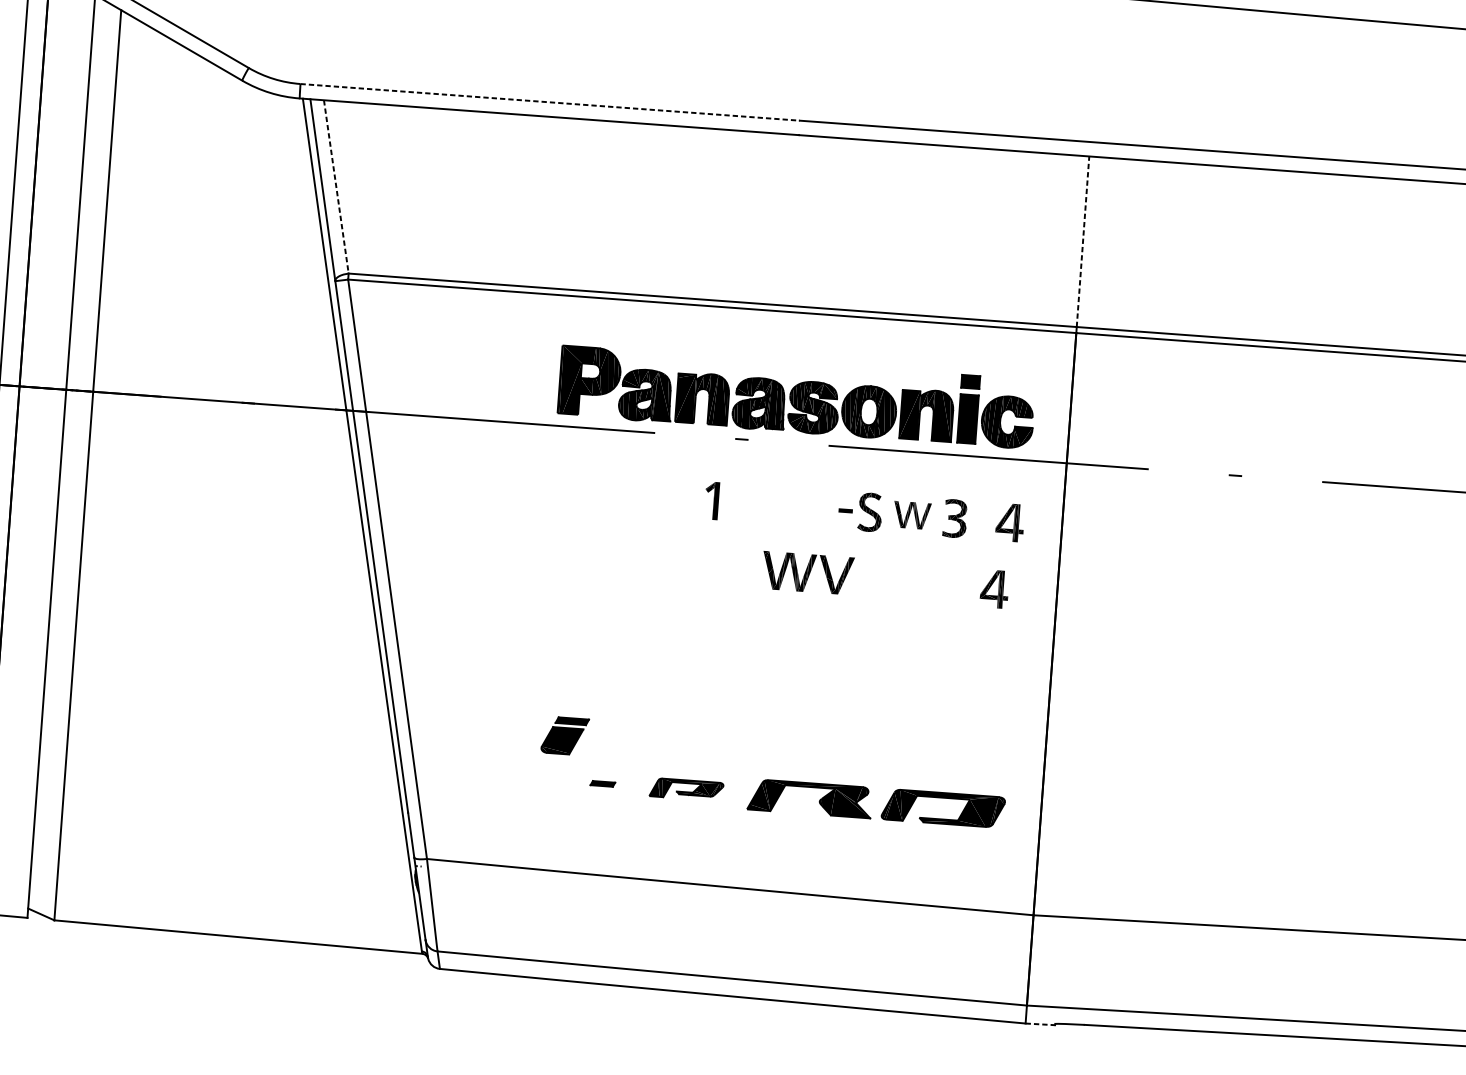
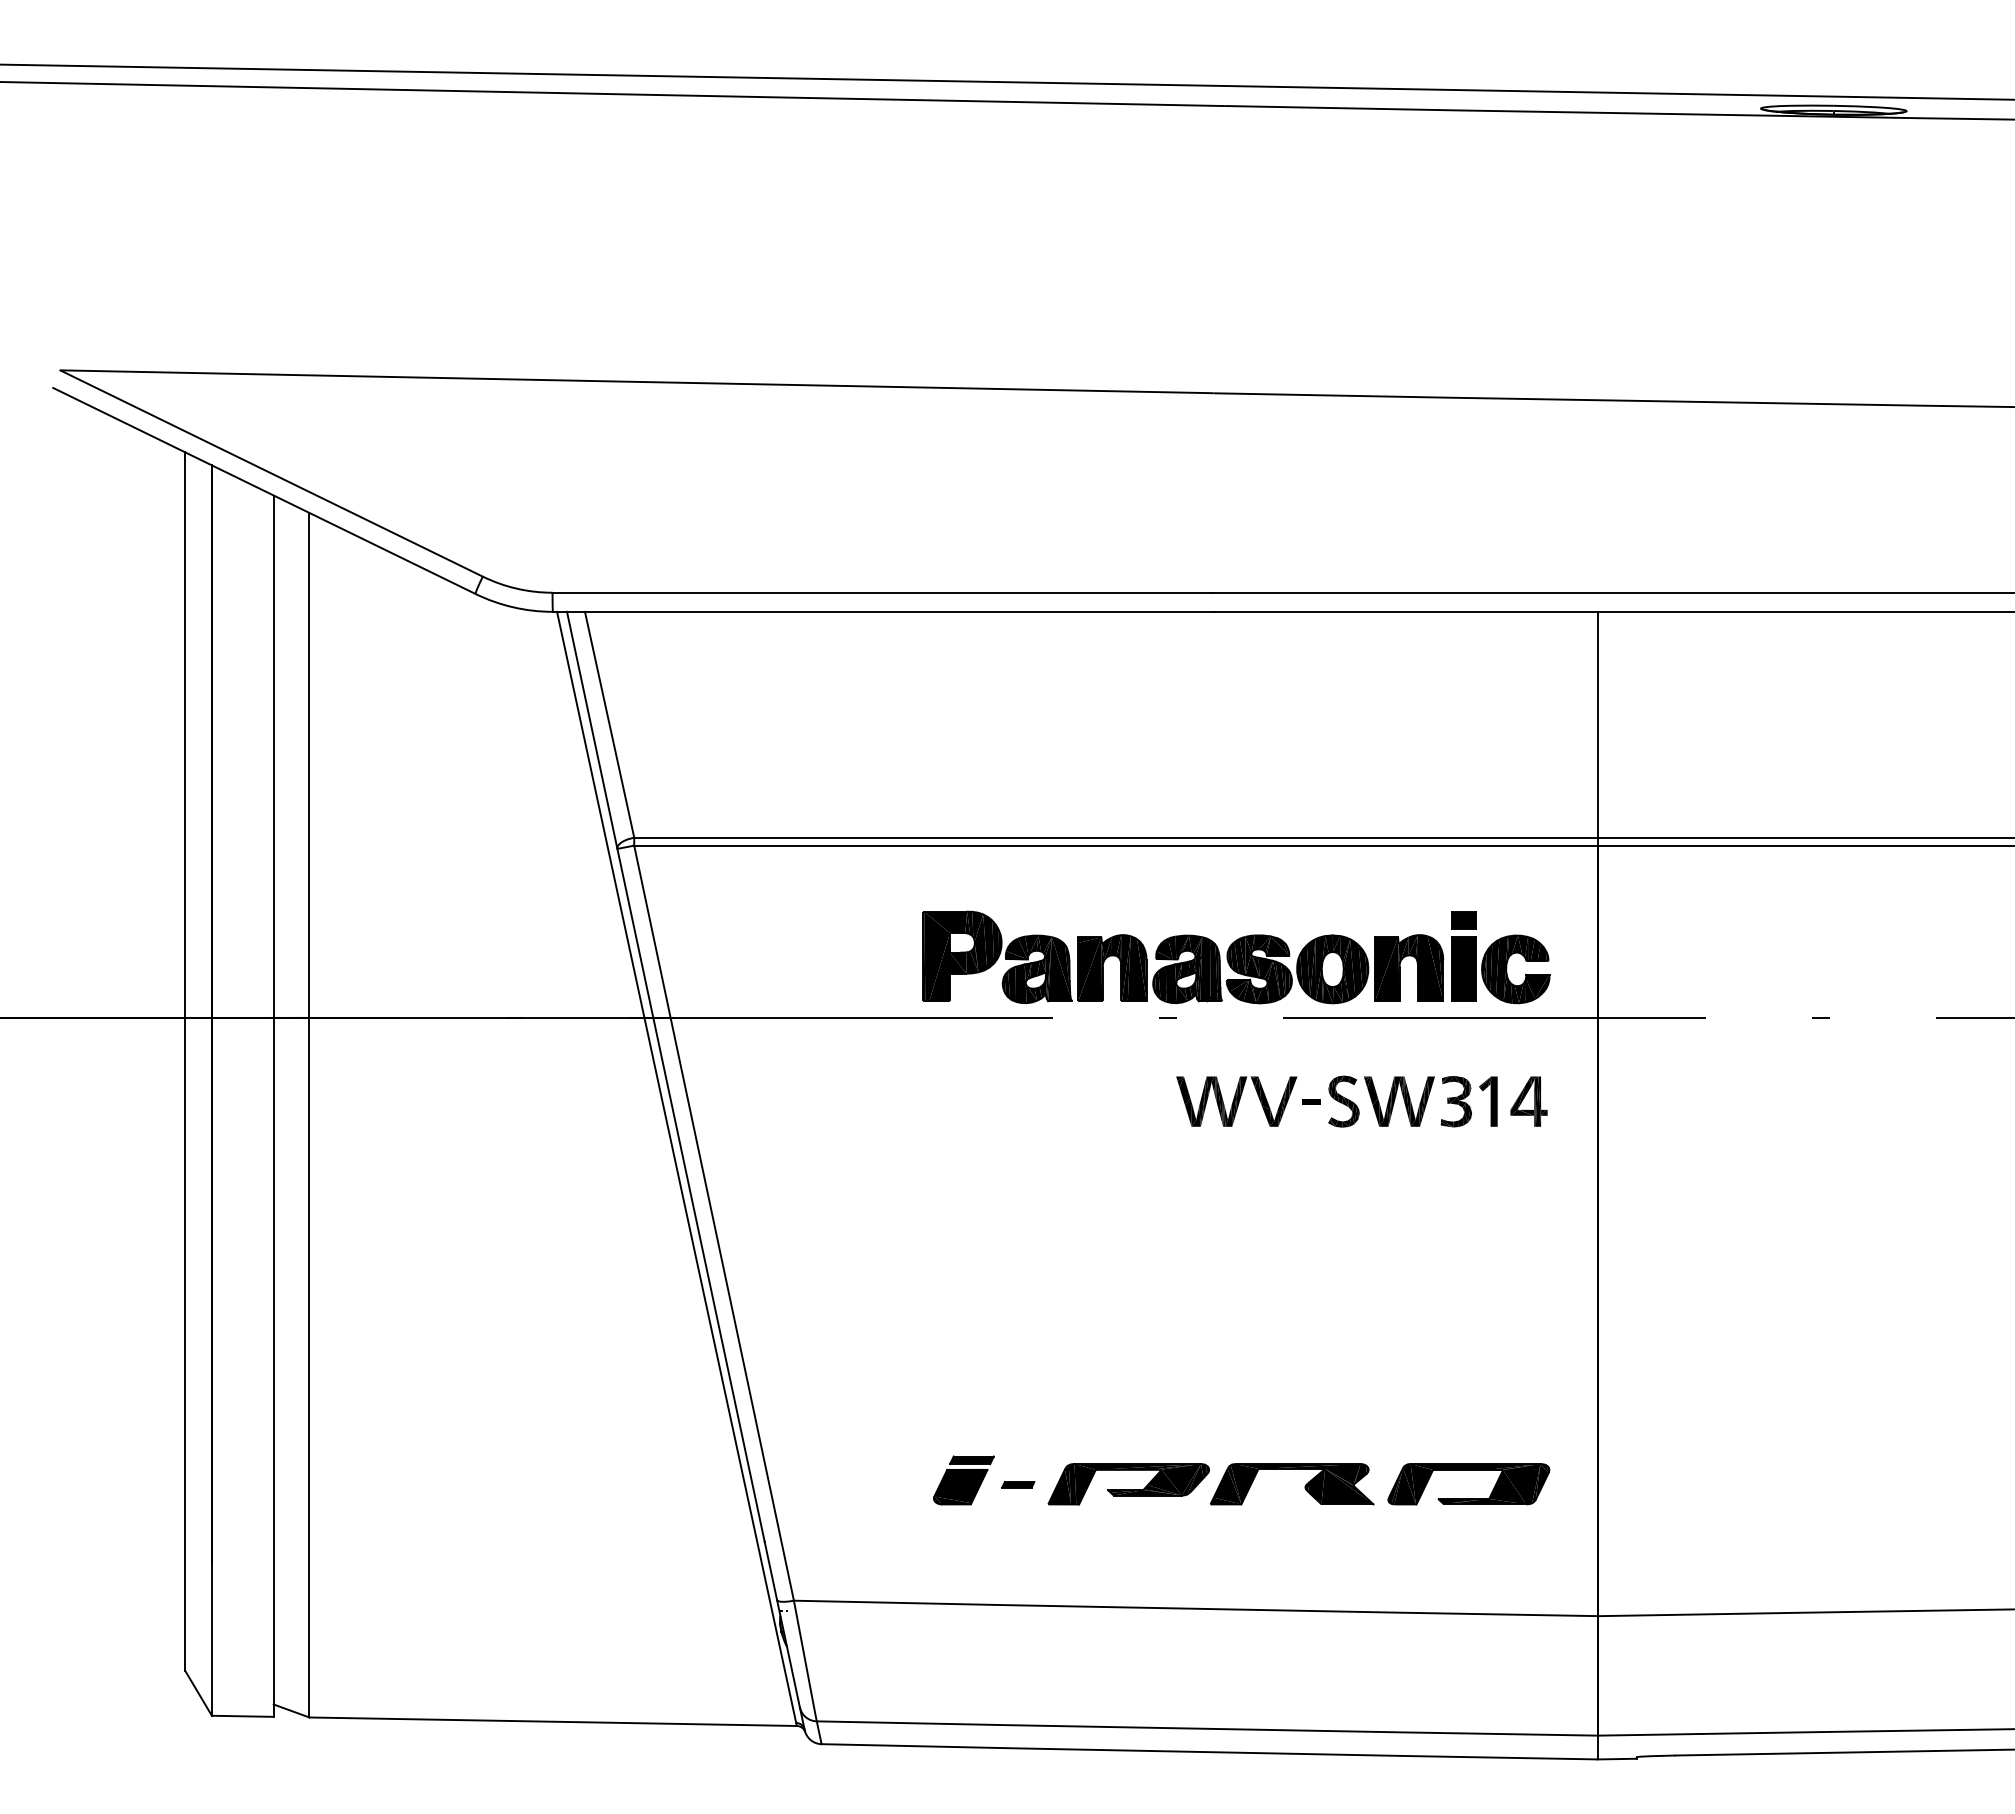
line: (550, 102) -> (883, 592), dashed -> solid
line: (336, 186) -> (609, 724), dashed -> solid
line: (1082, 241) -> (1597, 724), dashed -> solid
part: (712, 500) -> (1488, 1101), moved
part: (912, 515) -> (1399, 1101), size x1.43
part: (807, 573) -> (1236, 1101), moved
part: (994, 589) -> (1514, 1190), removed
part: (564, 736) -> (963, 1480), moved
part: (686, 789) -> (1128, 1484), size x1.67
line: (1040, 1024) -> (1617, 1759), dashed -> solid

